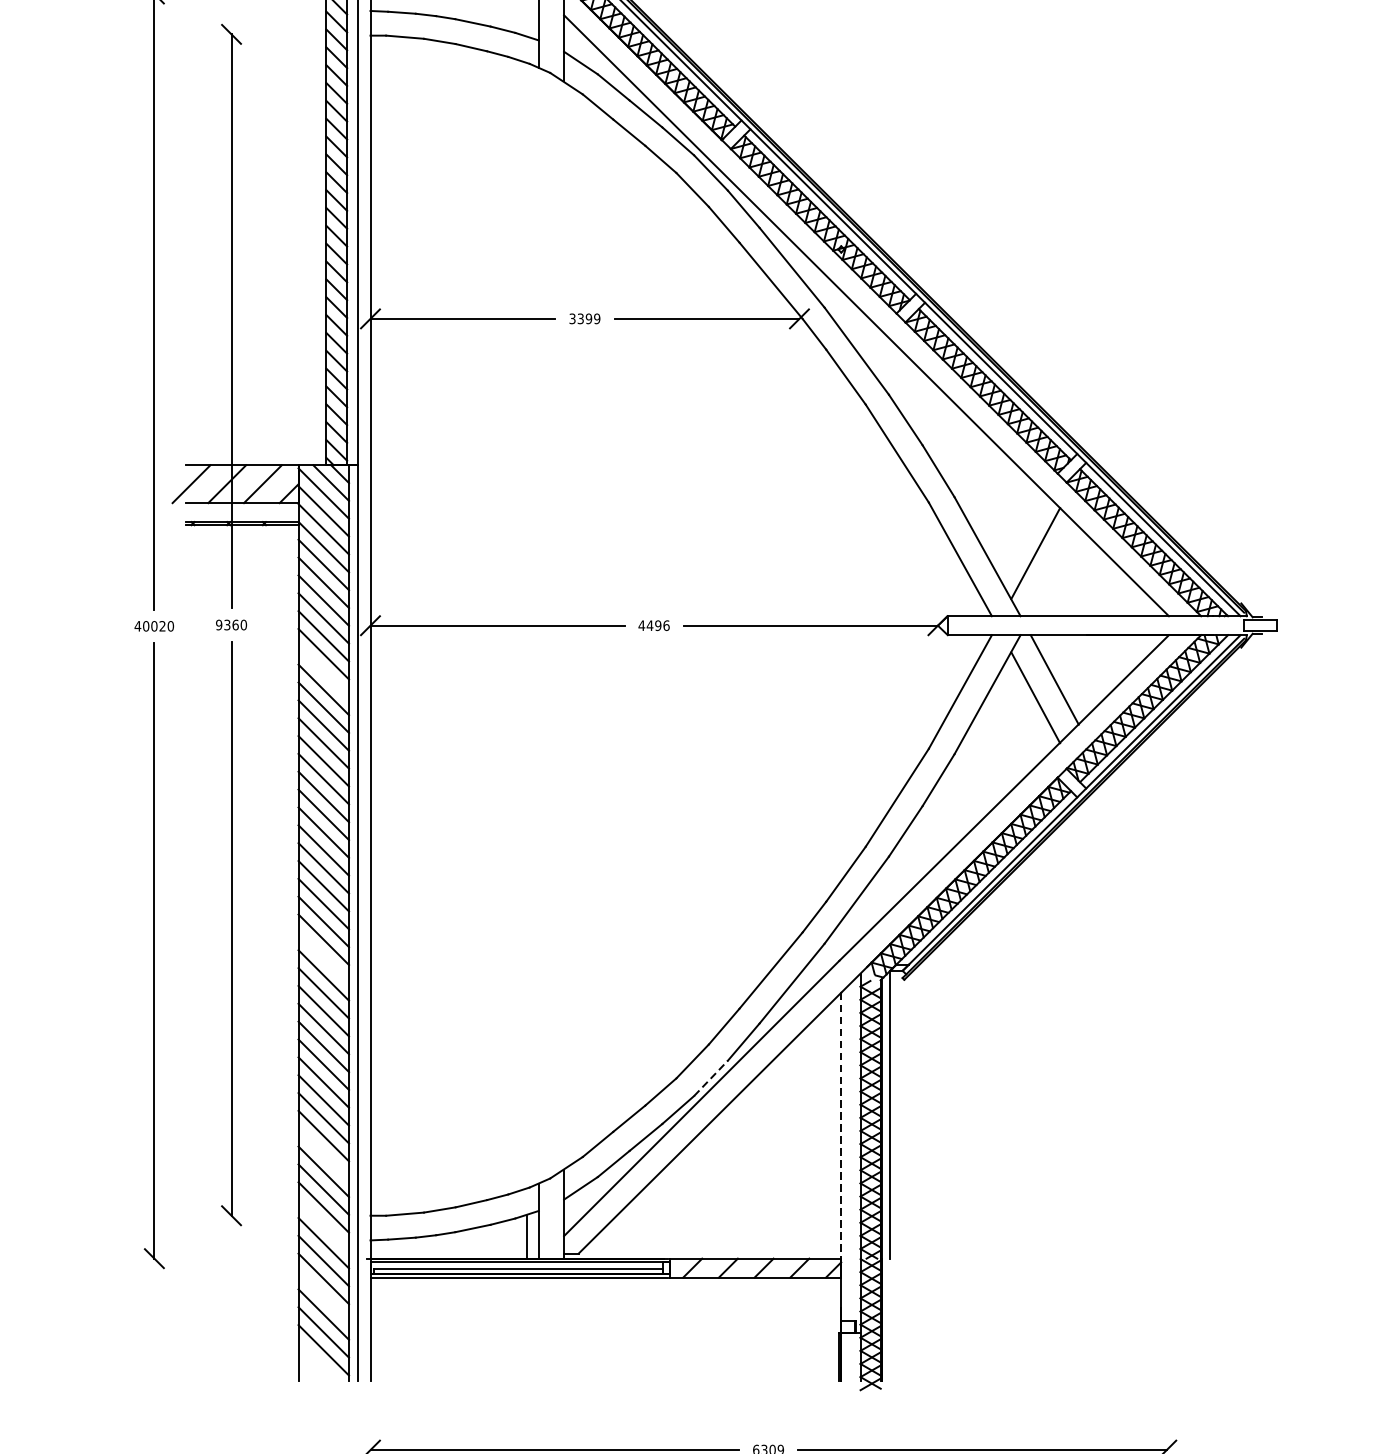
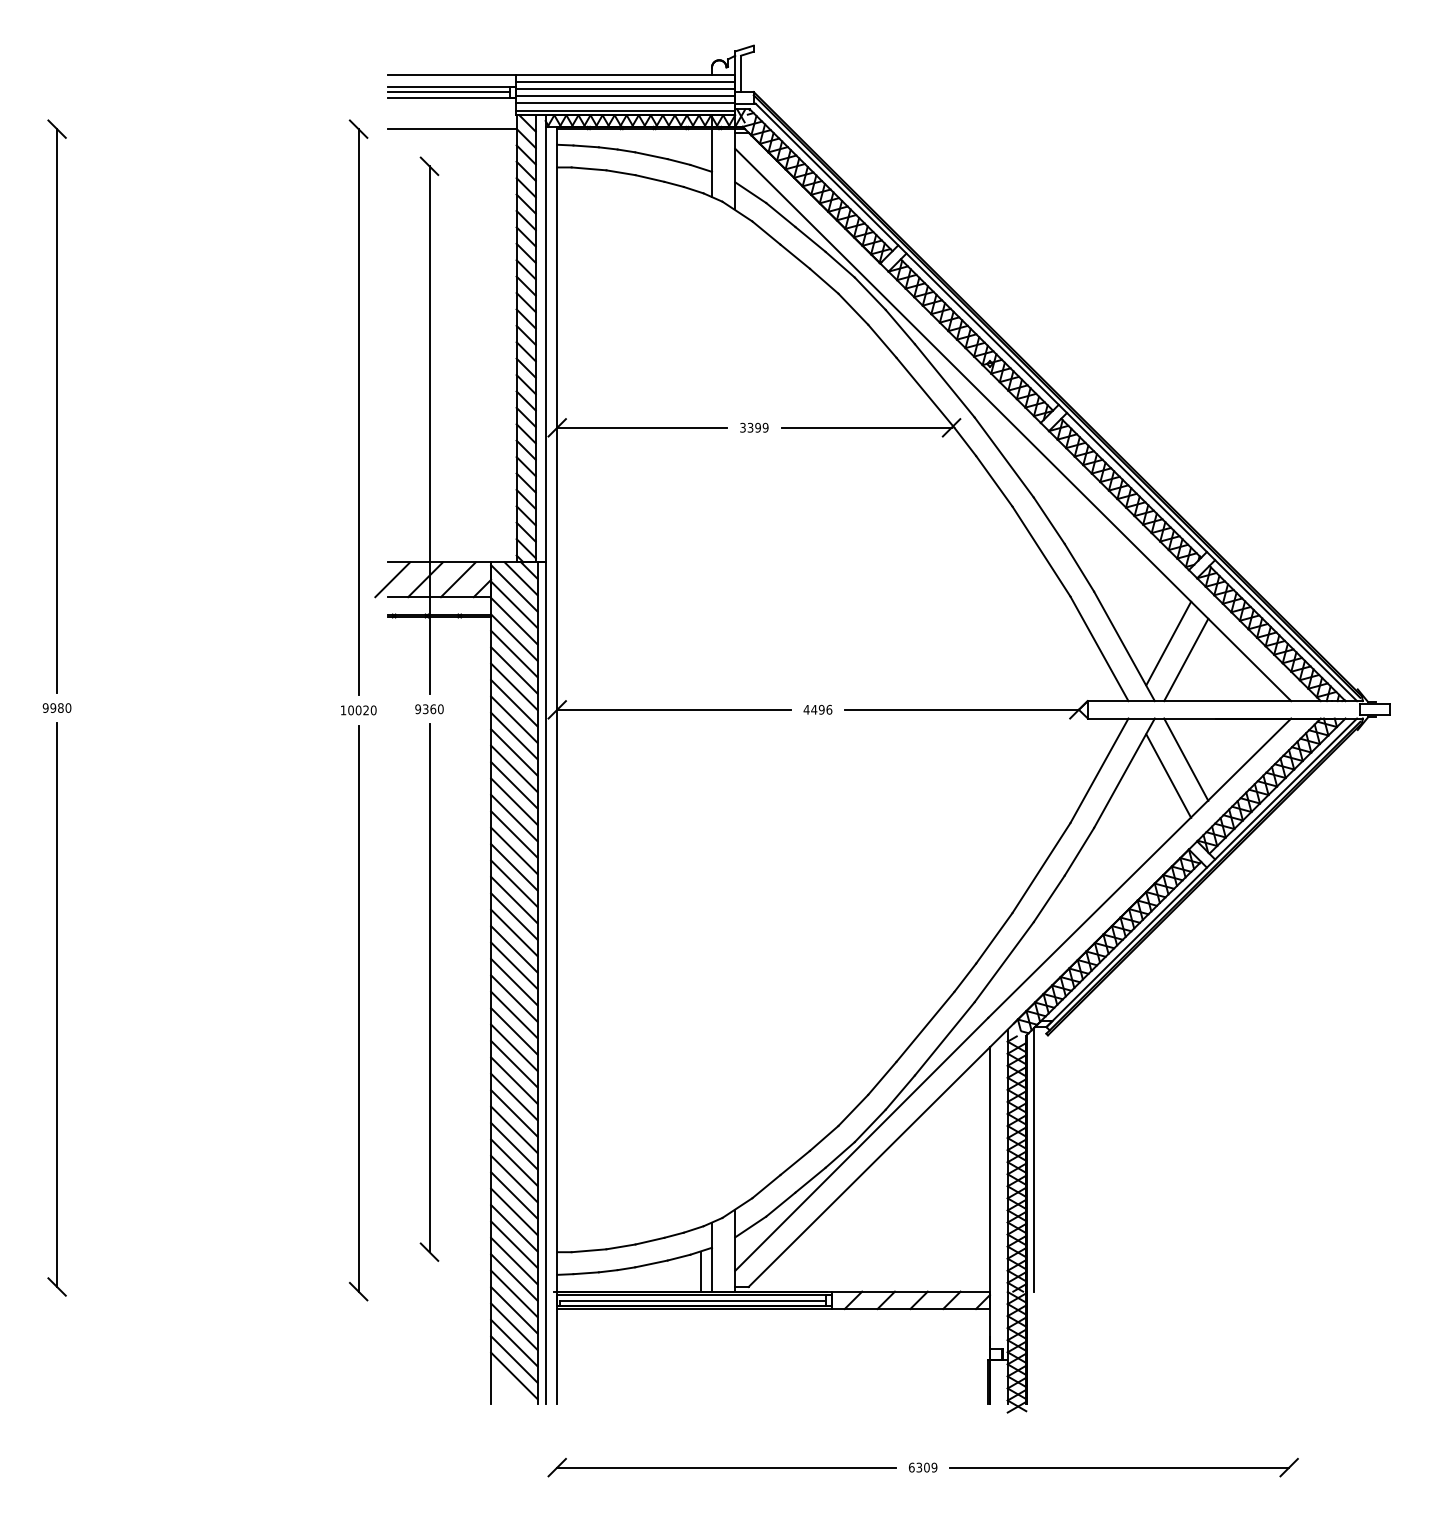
line: (1055, 570) -> (1186, 659), added
text: (137, 626) -> (343, 710), 40020 -> 10020
line: (323, 672) -> (514, 752), added
line: (323, 957) -> (514, 1014), added
line: (711, 1077) -> (870, 1125), dashed -> solid
line: (840, 1125) -> (989, 1169), dashed -> solid
line: (323, 1154) -> (514, 1195), added
line: (323, 1224) -> (514, 1260), added
line: (323, 1296) -> (514, 1326), added

